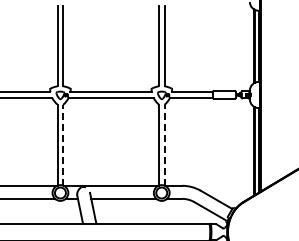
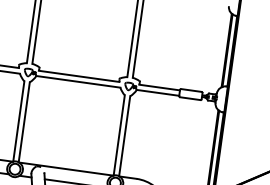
line: (63, 144) -> (24, 121), dashed -> solid
line: (164, 144) -> (124, 135), dashed -> solid

